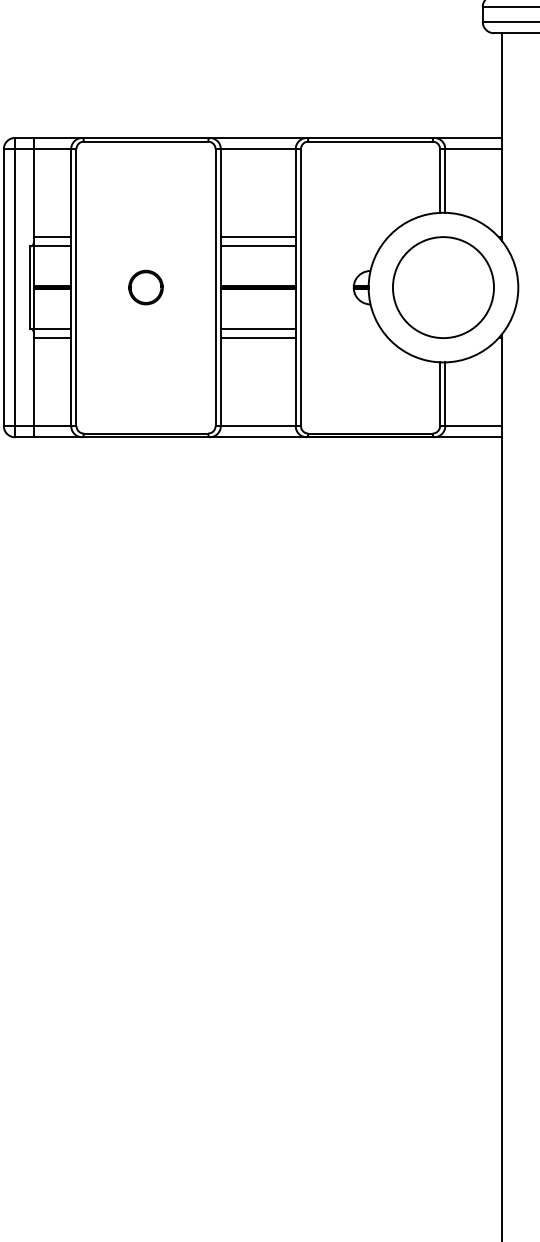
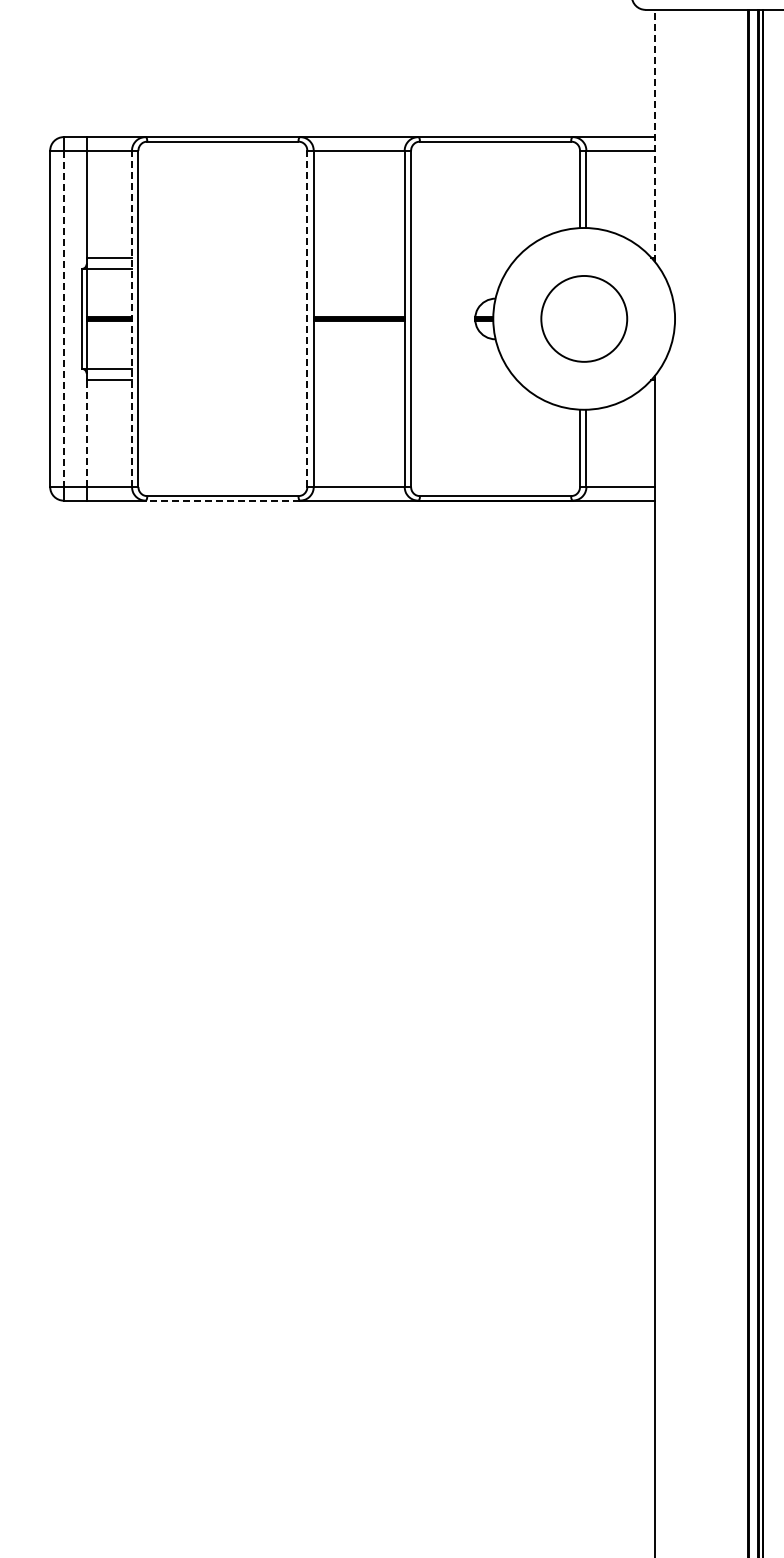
line: (501, 136) -> (654, 135), solid -> dashed
line: (257, 237) -> (358, 257), removed
line: (257, 246) -> (358, 268), removed
line: (71, 287) -> (132, 318), solid -> dashed
part: (145, 287) -> (222, 318), removed
line: (215, 287) -> (307, 318), solid -> dashed
circle: (443, 287) -> (584, 318), size x0.7
line: (14, 288) -> (63, 319), solid -> dashed
line: (257, 328) -> (358, 368), removed
line: (257, 338) -> (358, 380), removed
line: (33, 381) -> (86, 433), solid -> dashed
line: (145, 437) -> (222, 500), solid -> dashed

